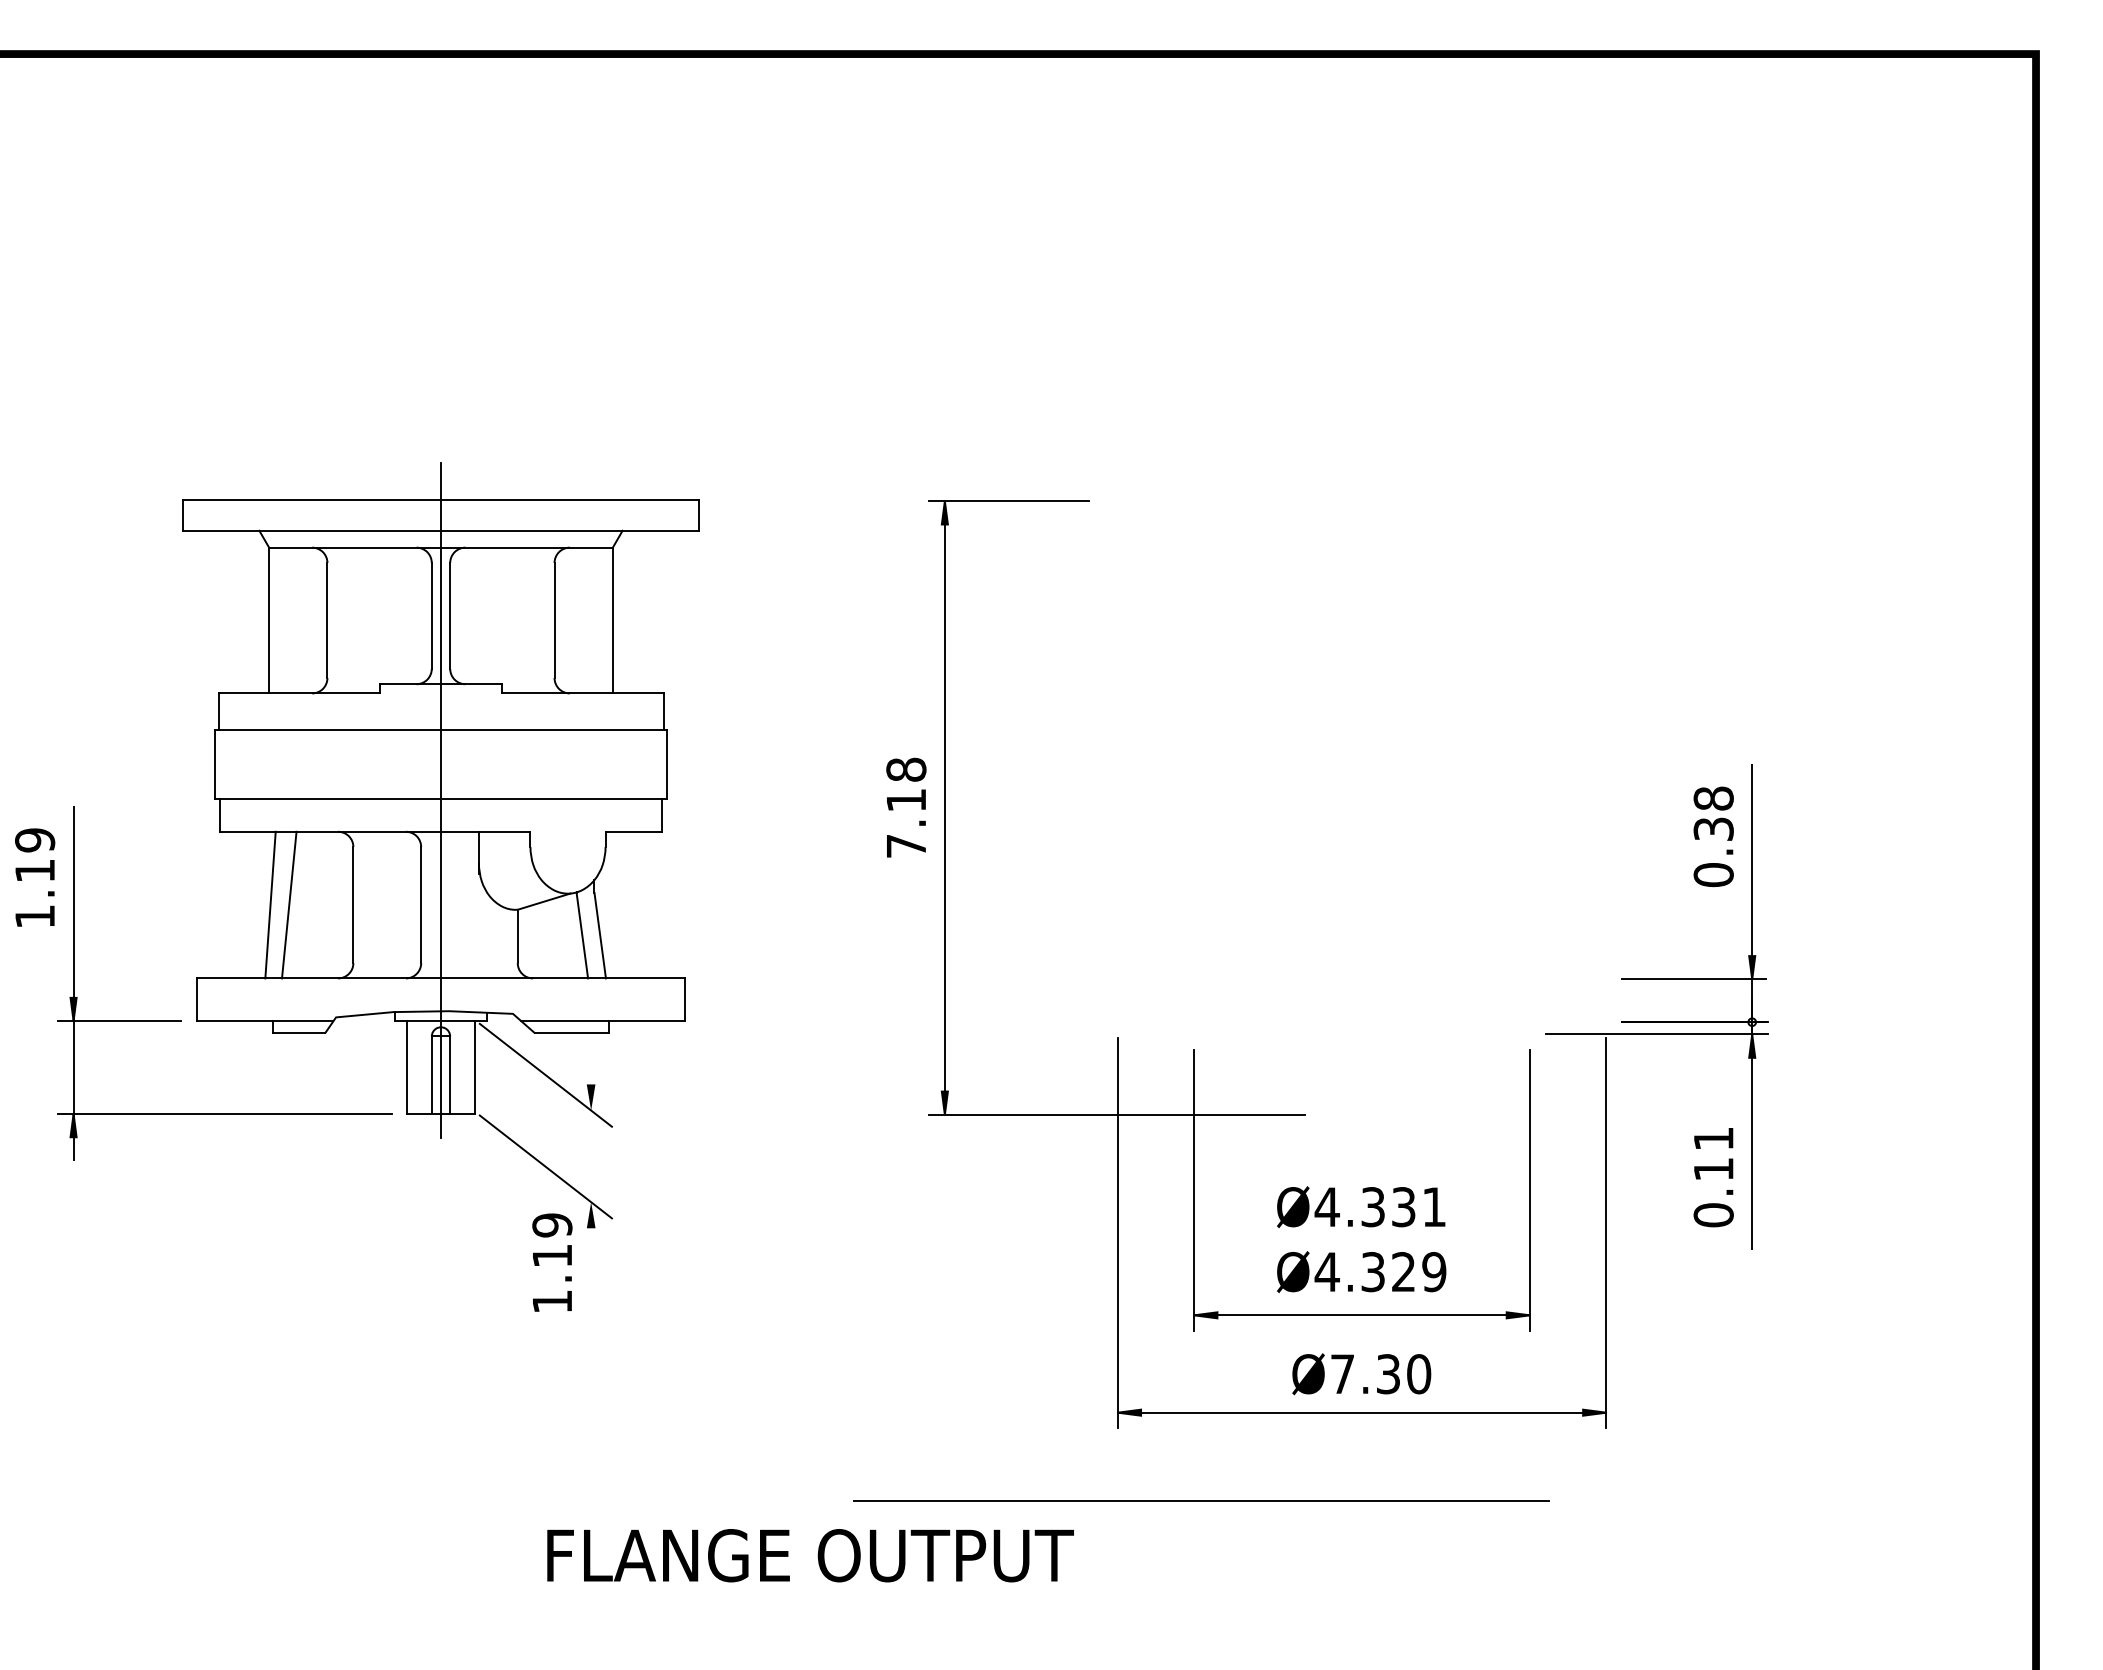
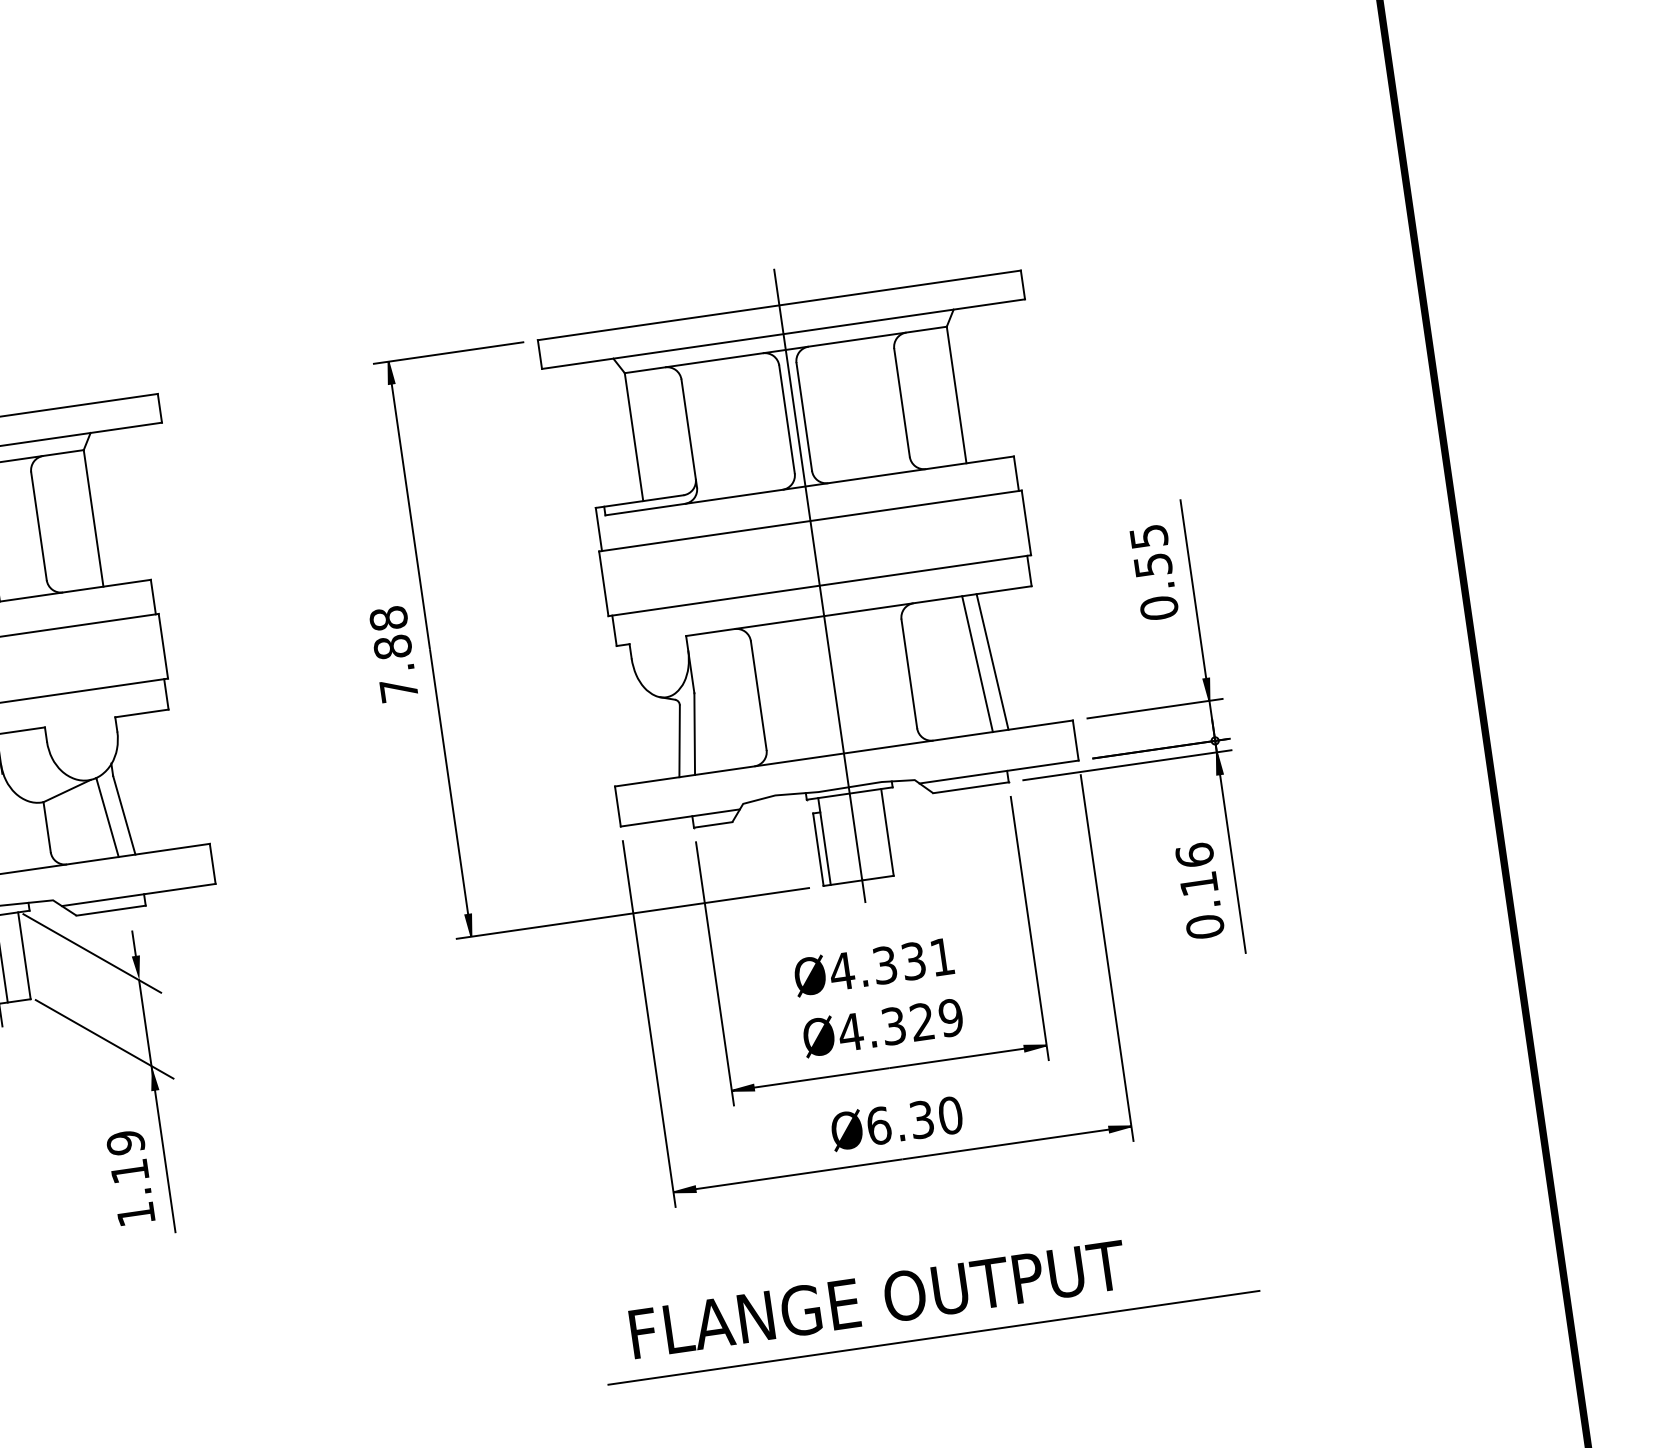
text: (906, 800) -> (392, 647), 7.18 -> 7.88
part: (1361, 800) -> (819, 585), added
text: (1713, 813) -> (1150, 550), 0.38 -> 0.55
line: (591, 1071) -> (134, 943), added
text: (1713, 1138) -> (1194, 855), 0.11 -> 0.16
line: (590, 1244) -> (156, 1105), added
text: (552, 1262) -> (130, 1177), moved
text: (1342, 1374) -> (878, 1126), Ø7.30 -> Ø6.30
line: (1201, 1500) -> (934, 1337), moved
text: (810, 1555) -> (878, 1299), moved

